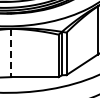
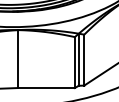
line: (11, 53) -> (18, 59), dashed -> solid

